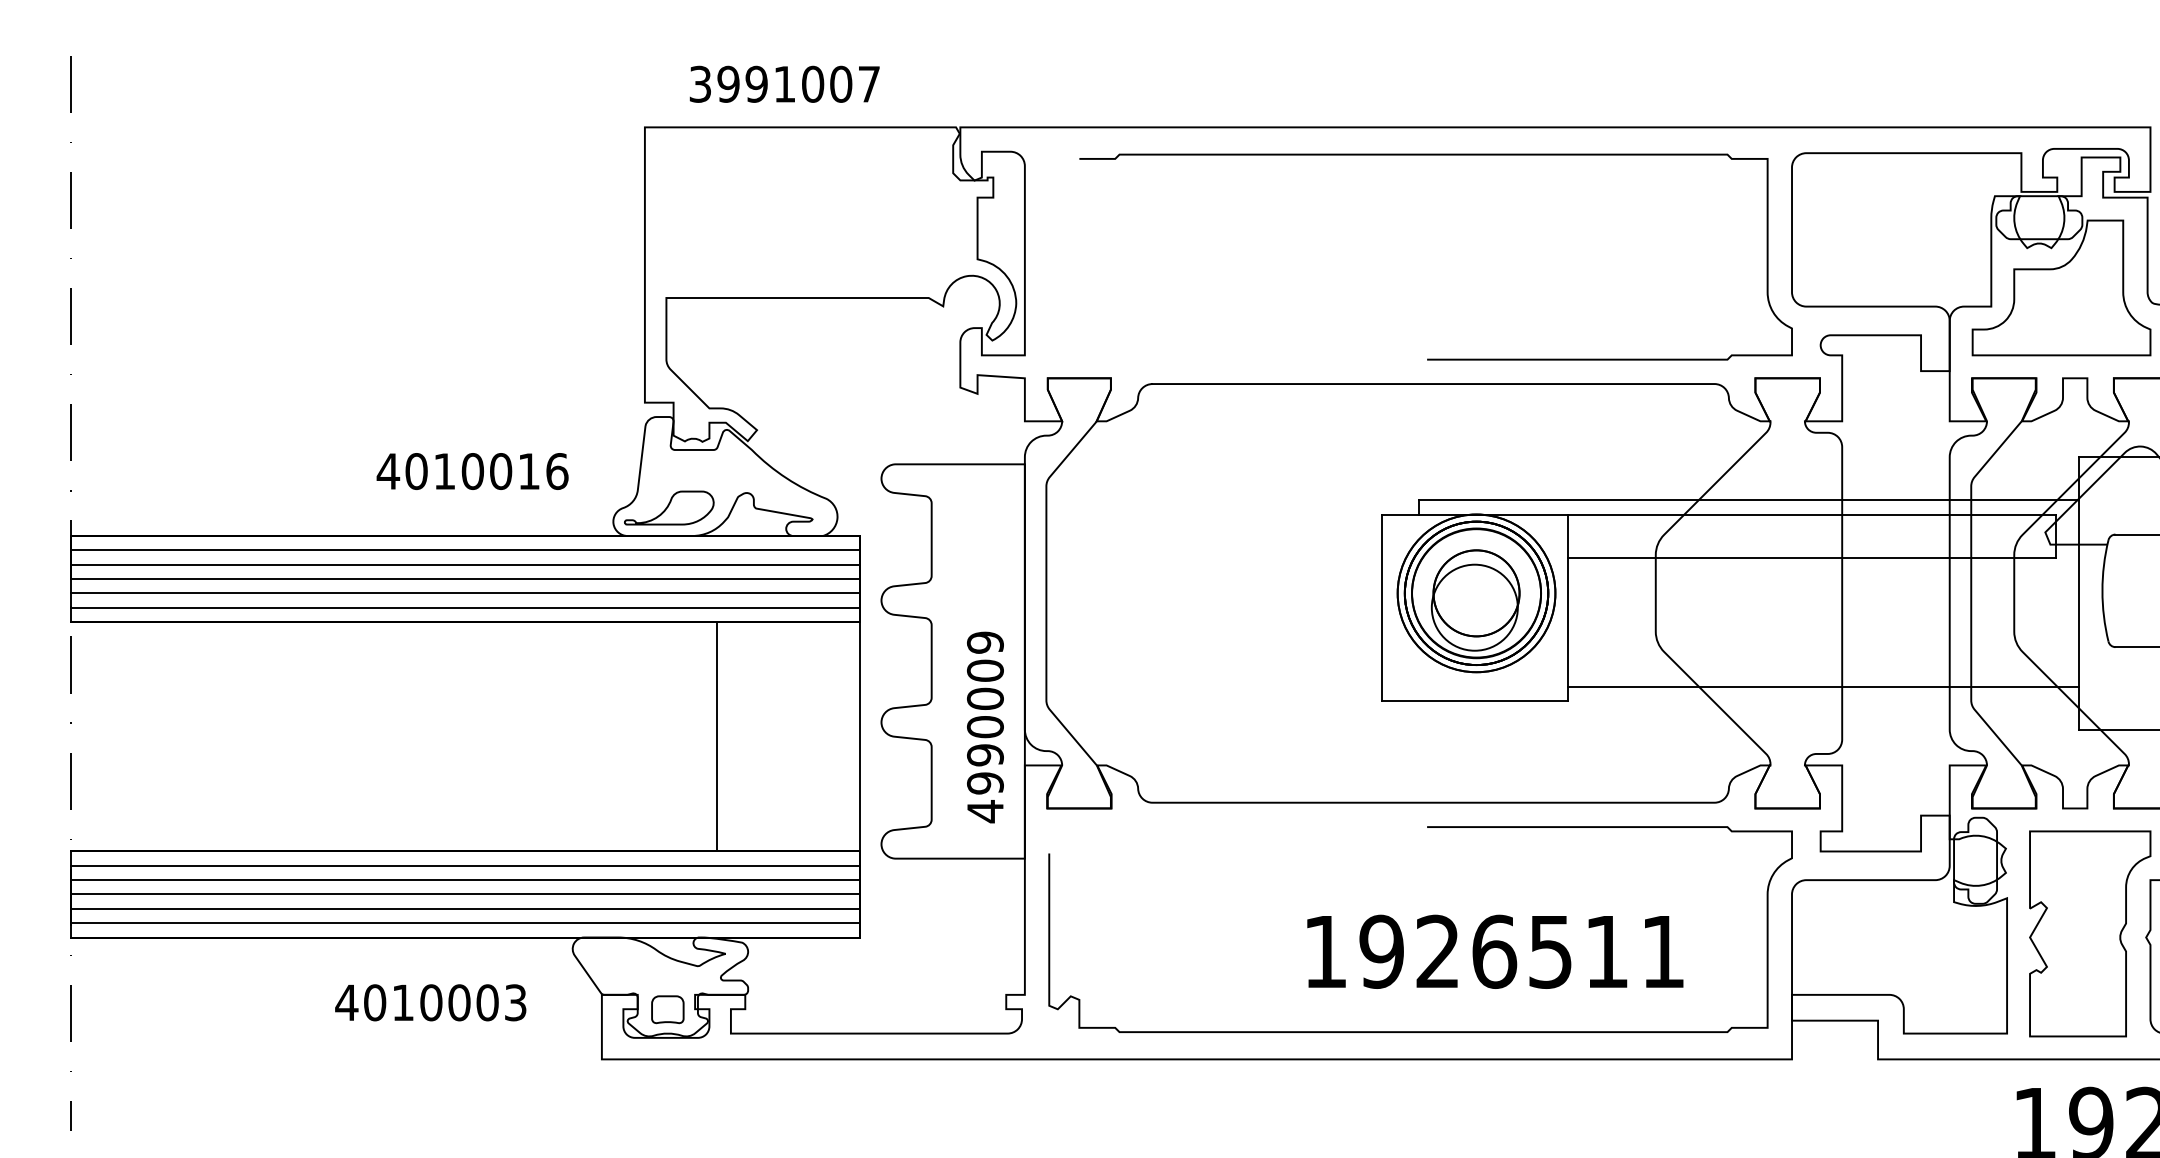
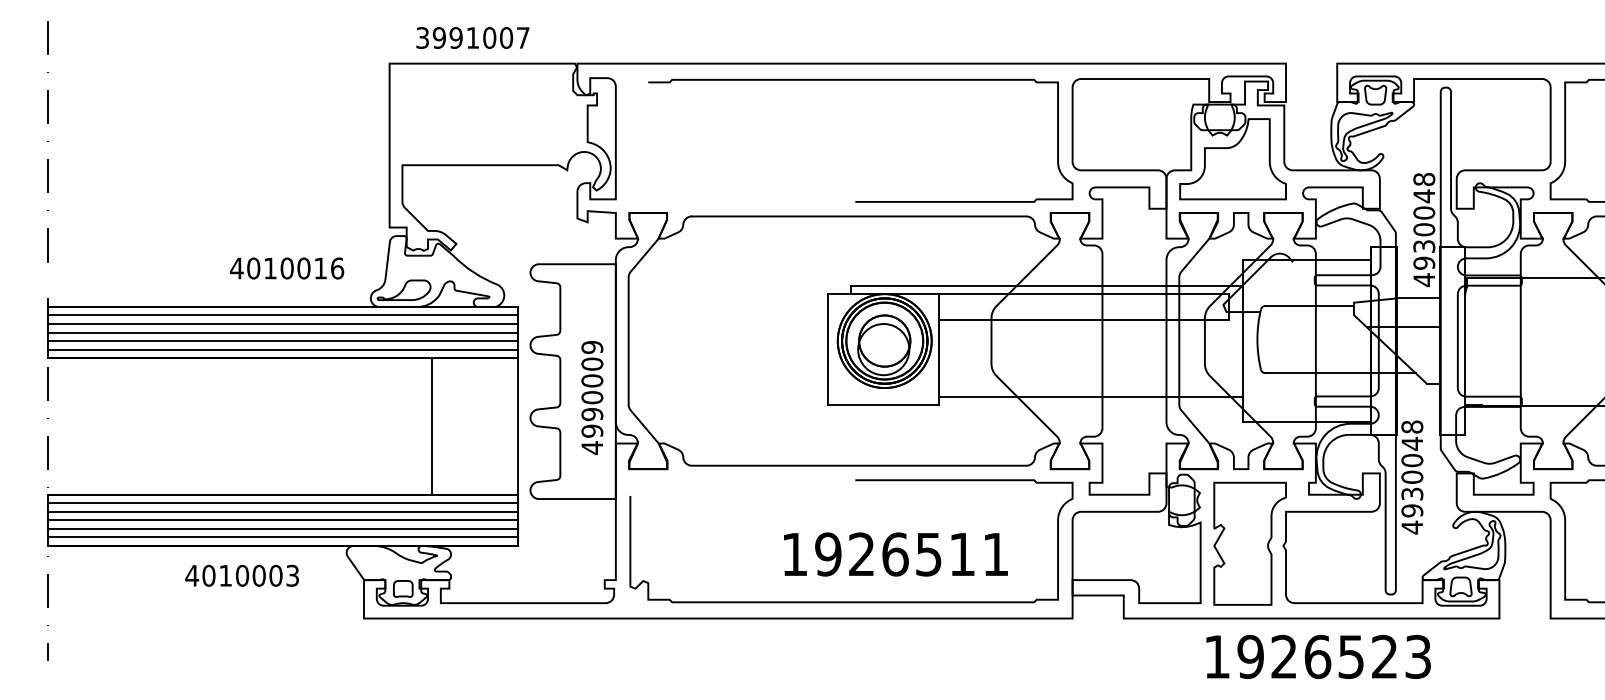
text: (985, 726) -> (592, 397), moved
text: (429, 1002) -> (241, 575), moved

